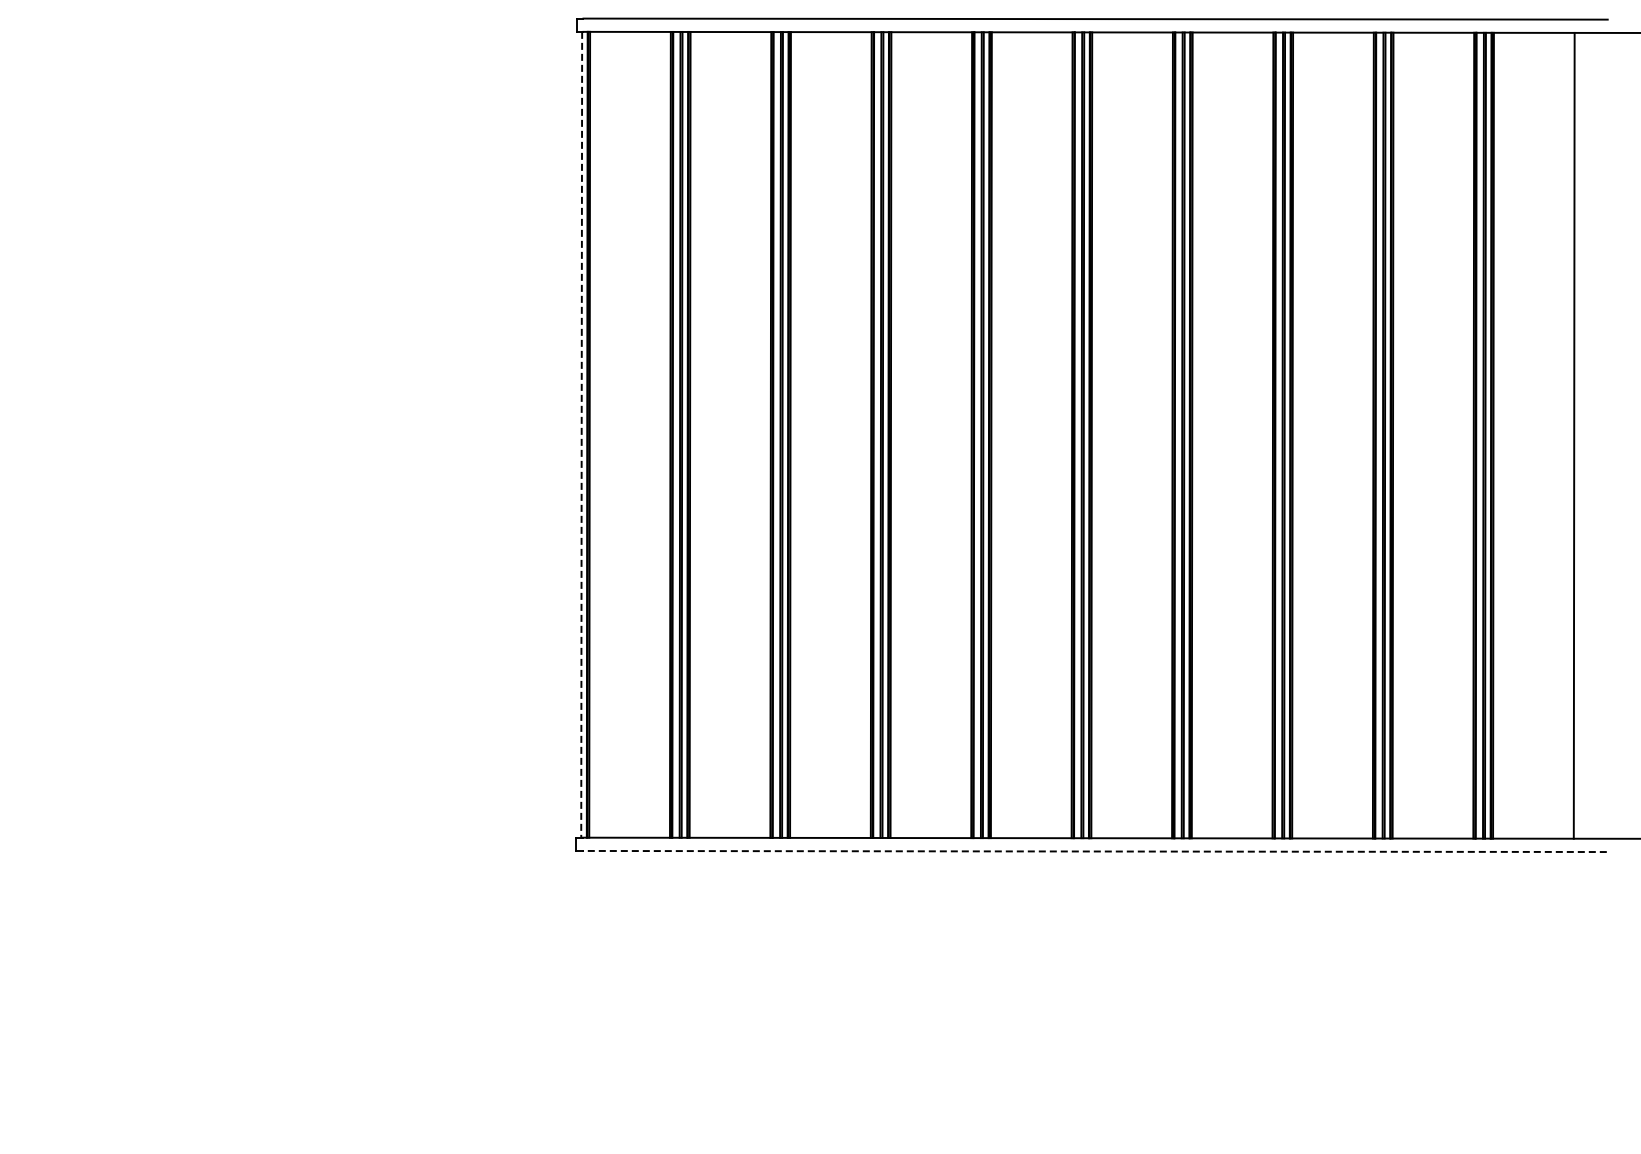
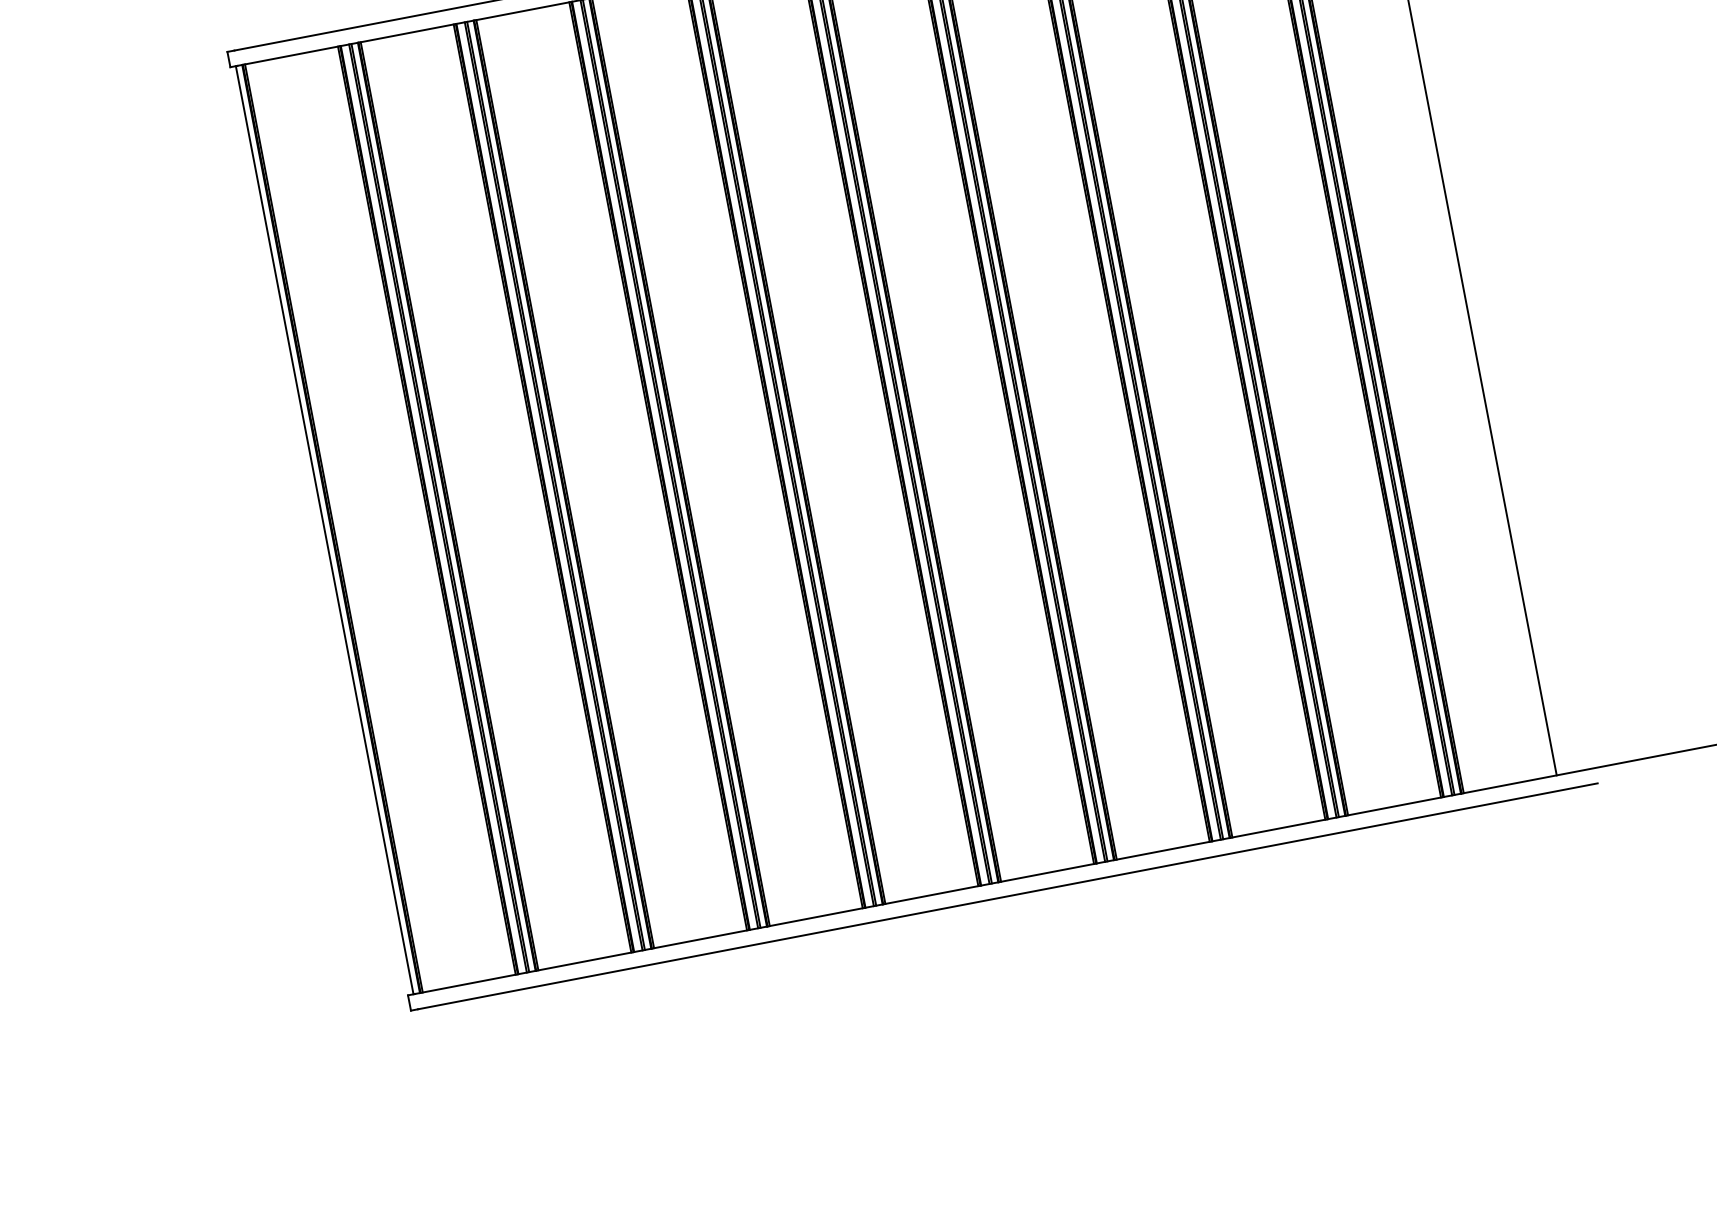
line: (581, 434) -> (324, 529), dashed -> solid
line: (1094, 851) -> (1007, 896), dashed -> solid

